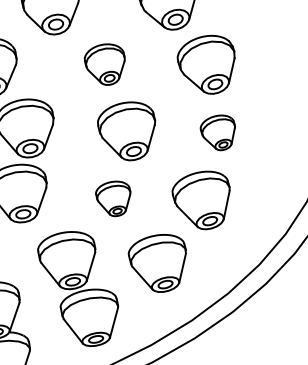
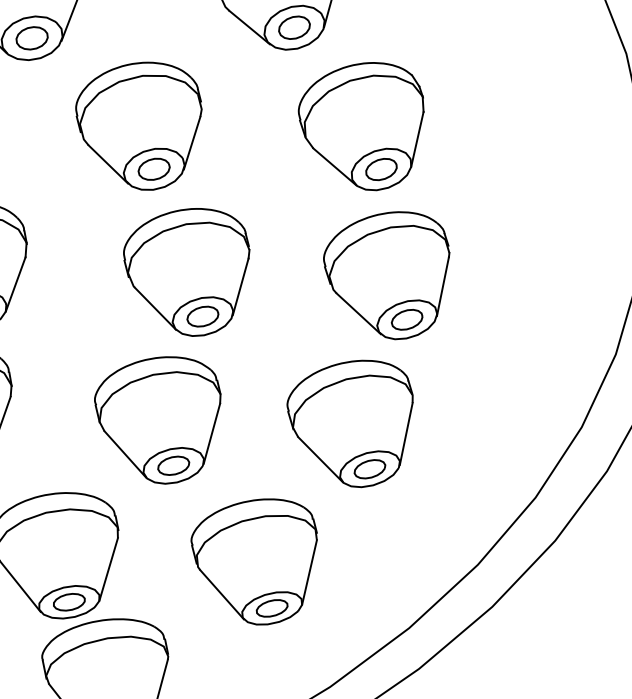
part: (104, 64) -> (138, 125), size x1.43
part: (217, 132) -> (386, 274), size x1.67
part: (112, 198) -> (155, 419), size x1.67

